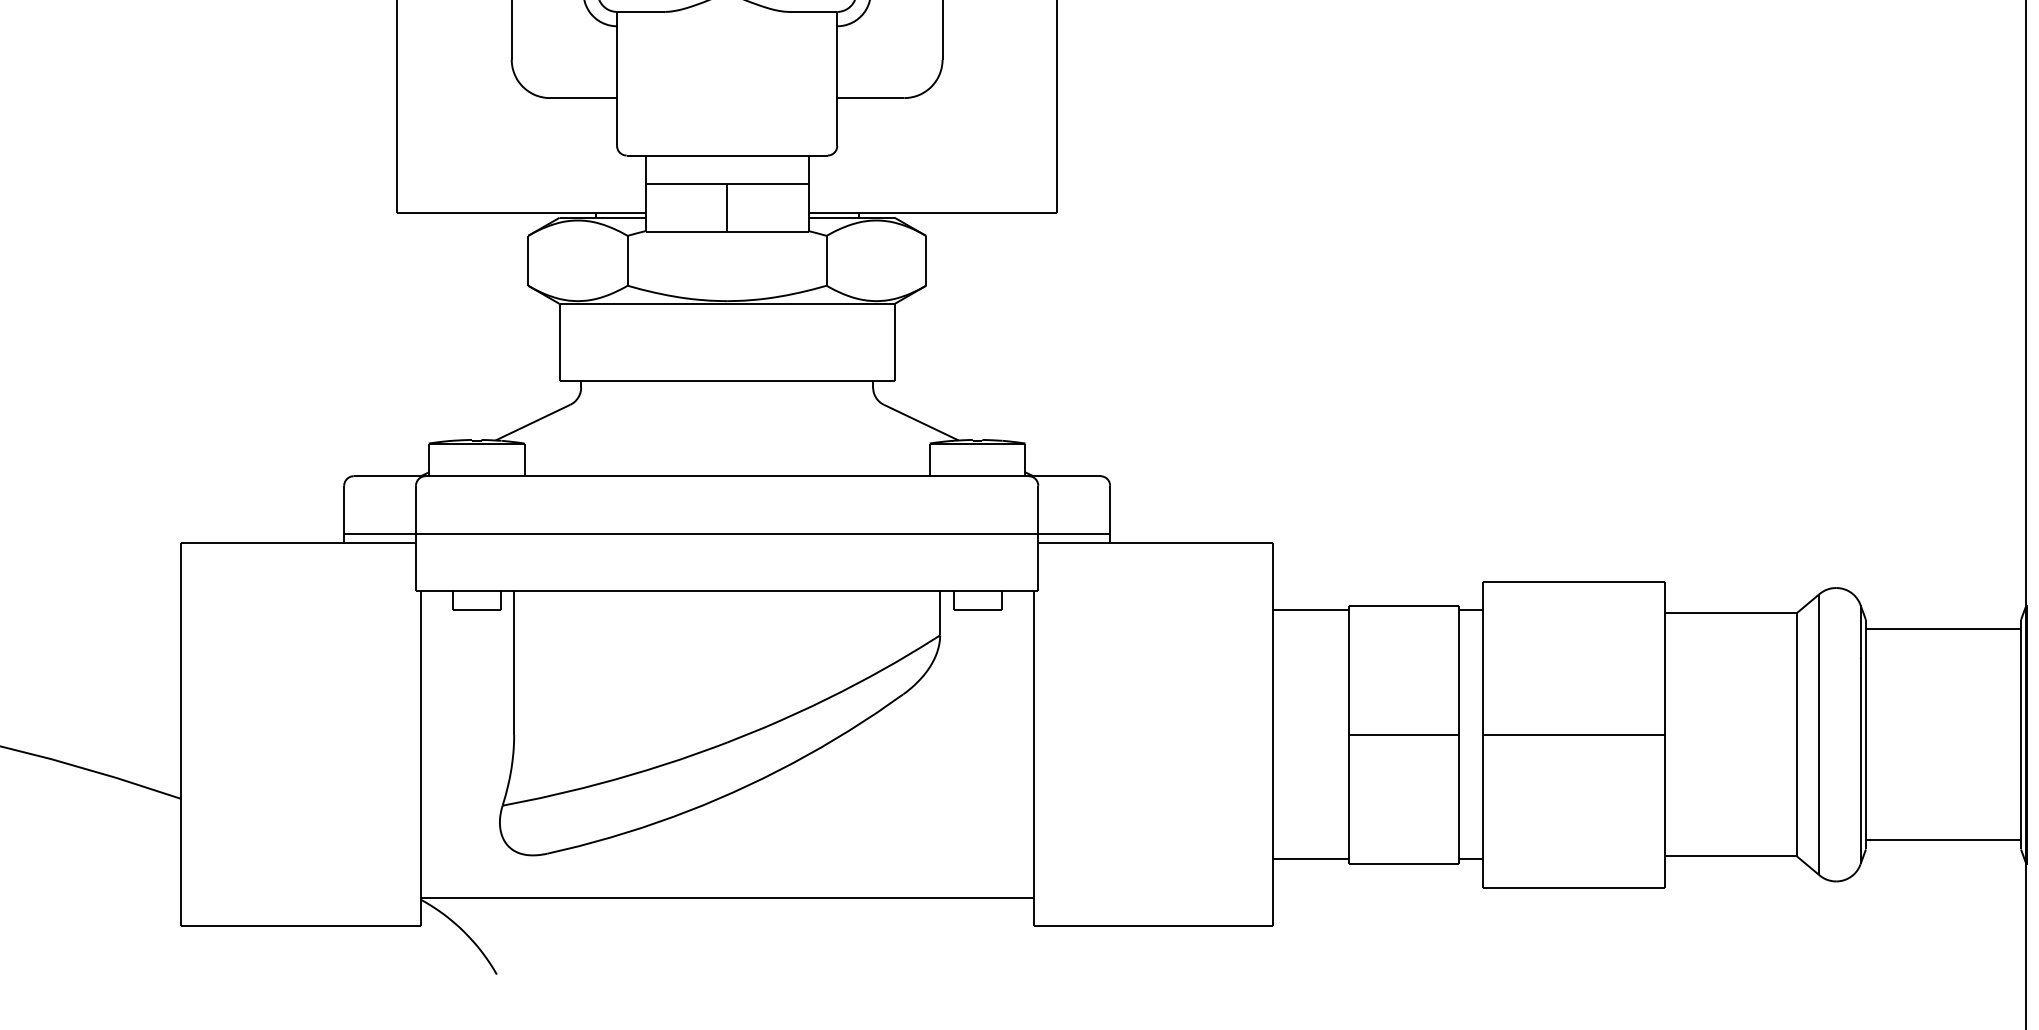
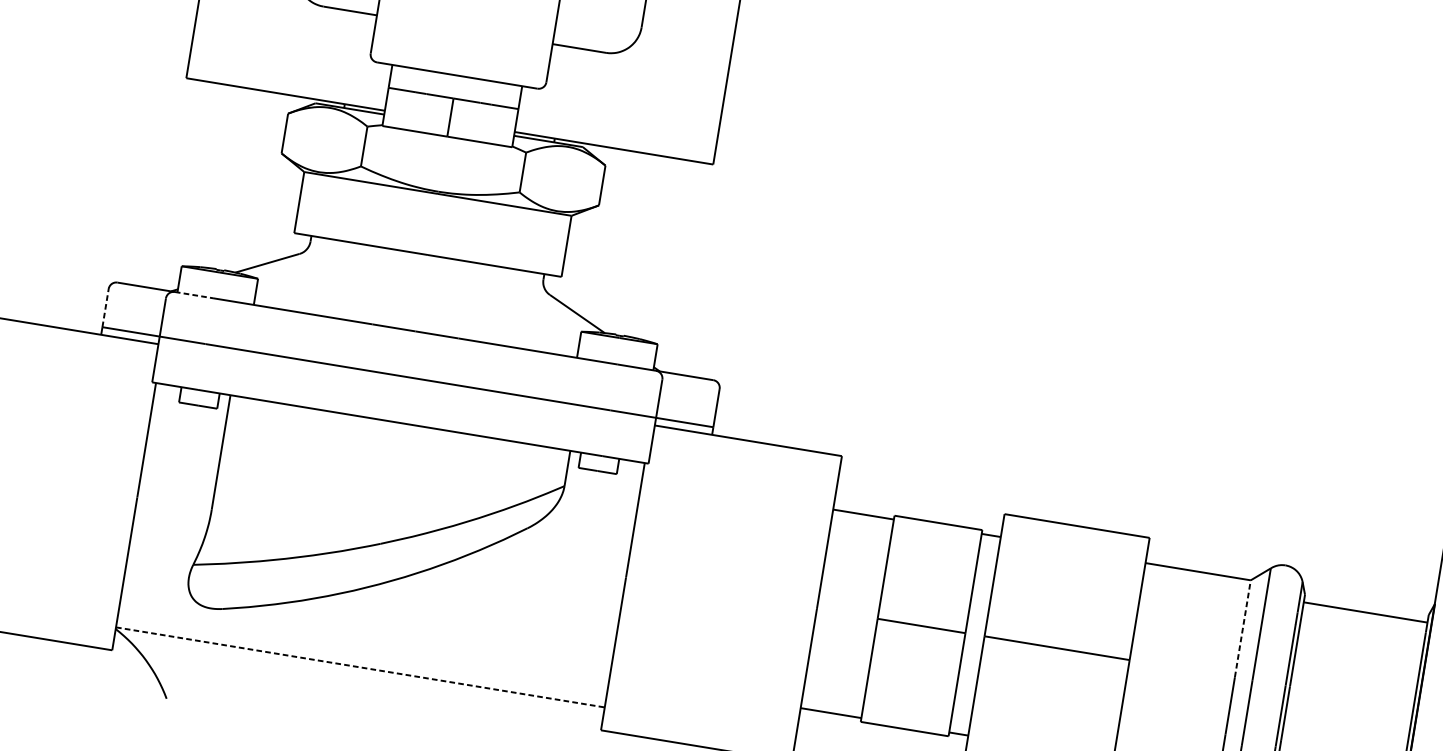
line: (449, 476) -> (193, 295), solid -> dashed
line: (344, 509) -> (105, 307), solid -> dashed
line: (1796, 673) -> (1242, 628), solid -> dashed
line: (727, 897) -> (360, 667), solid -> dashed

